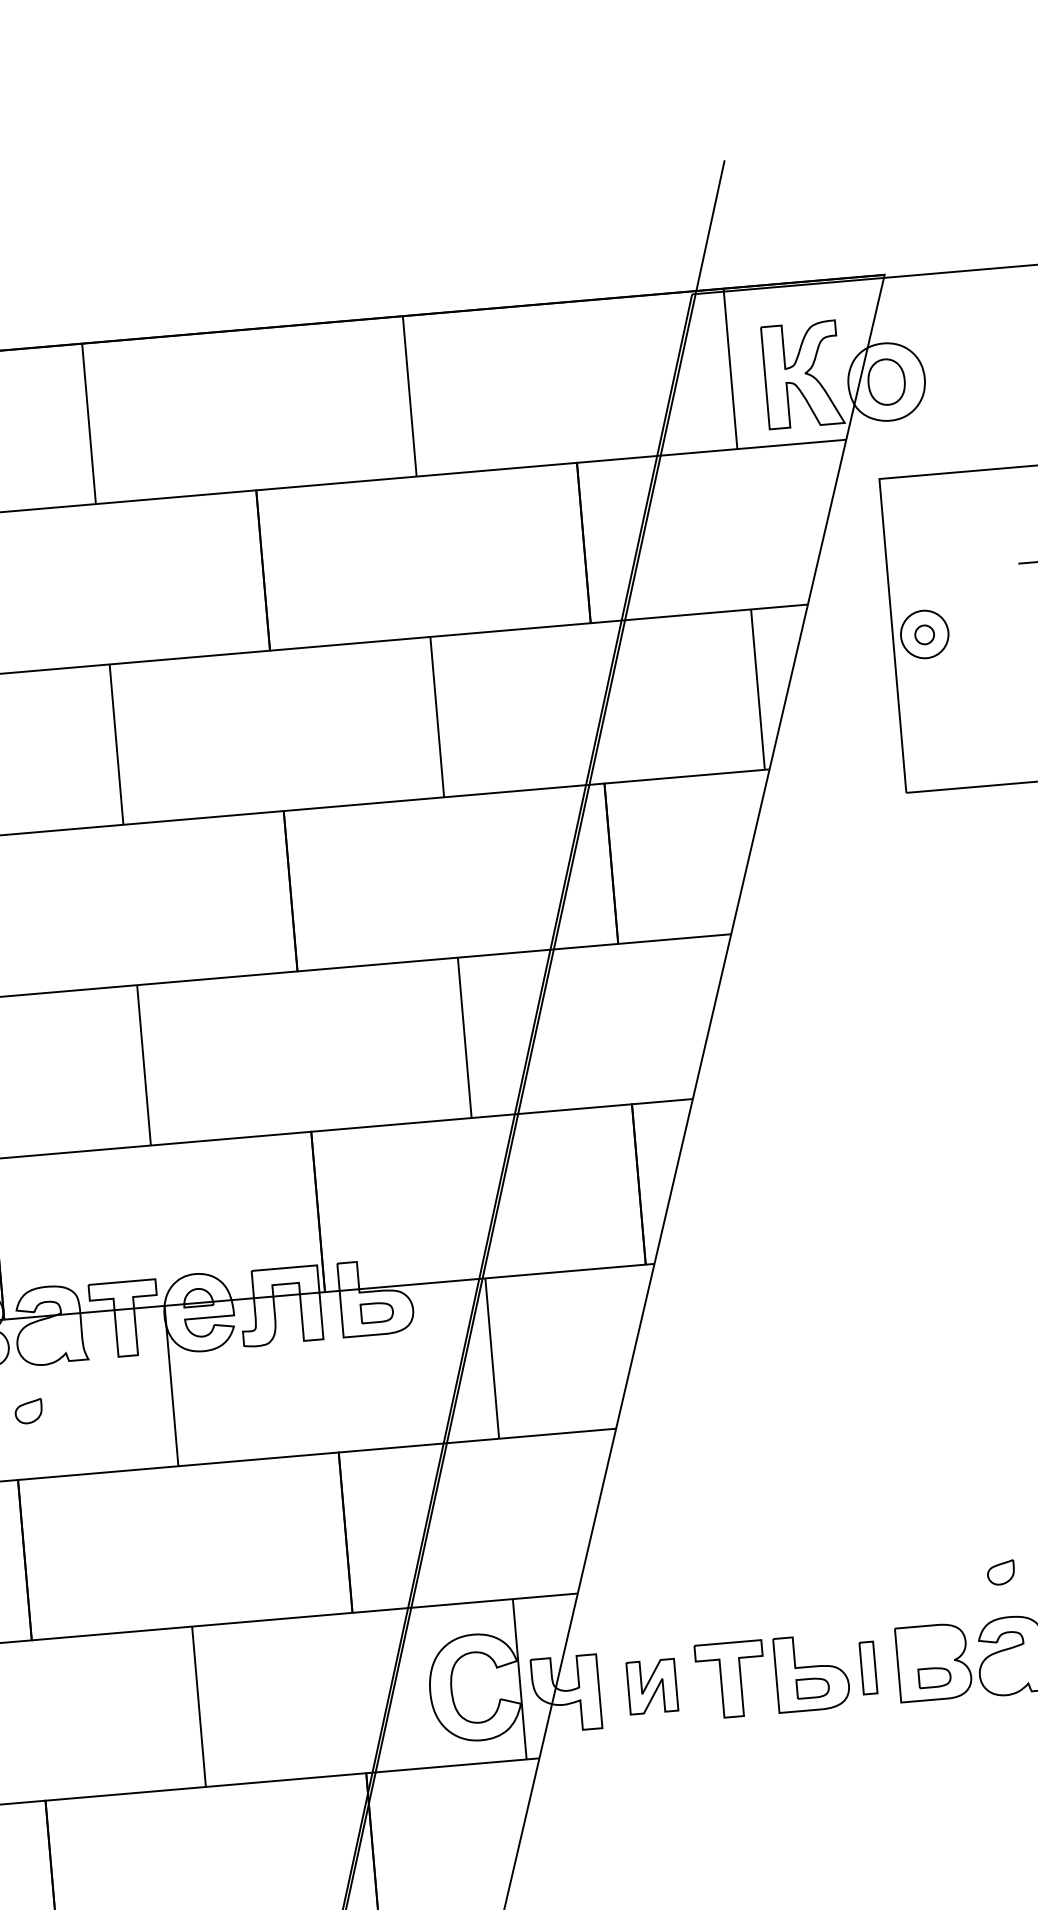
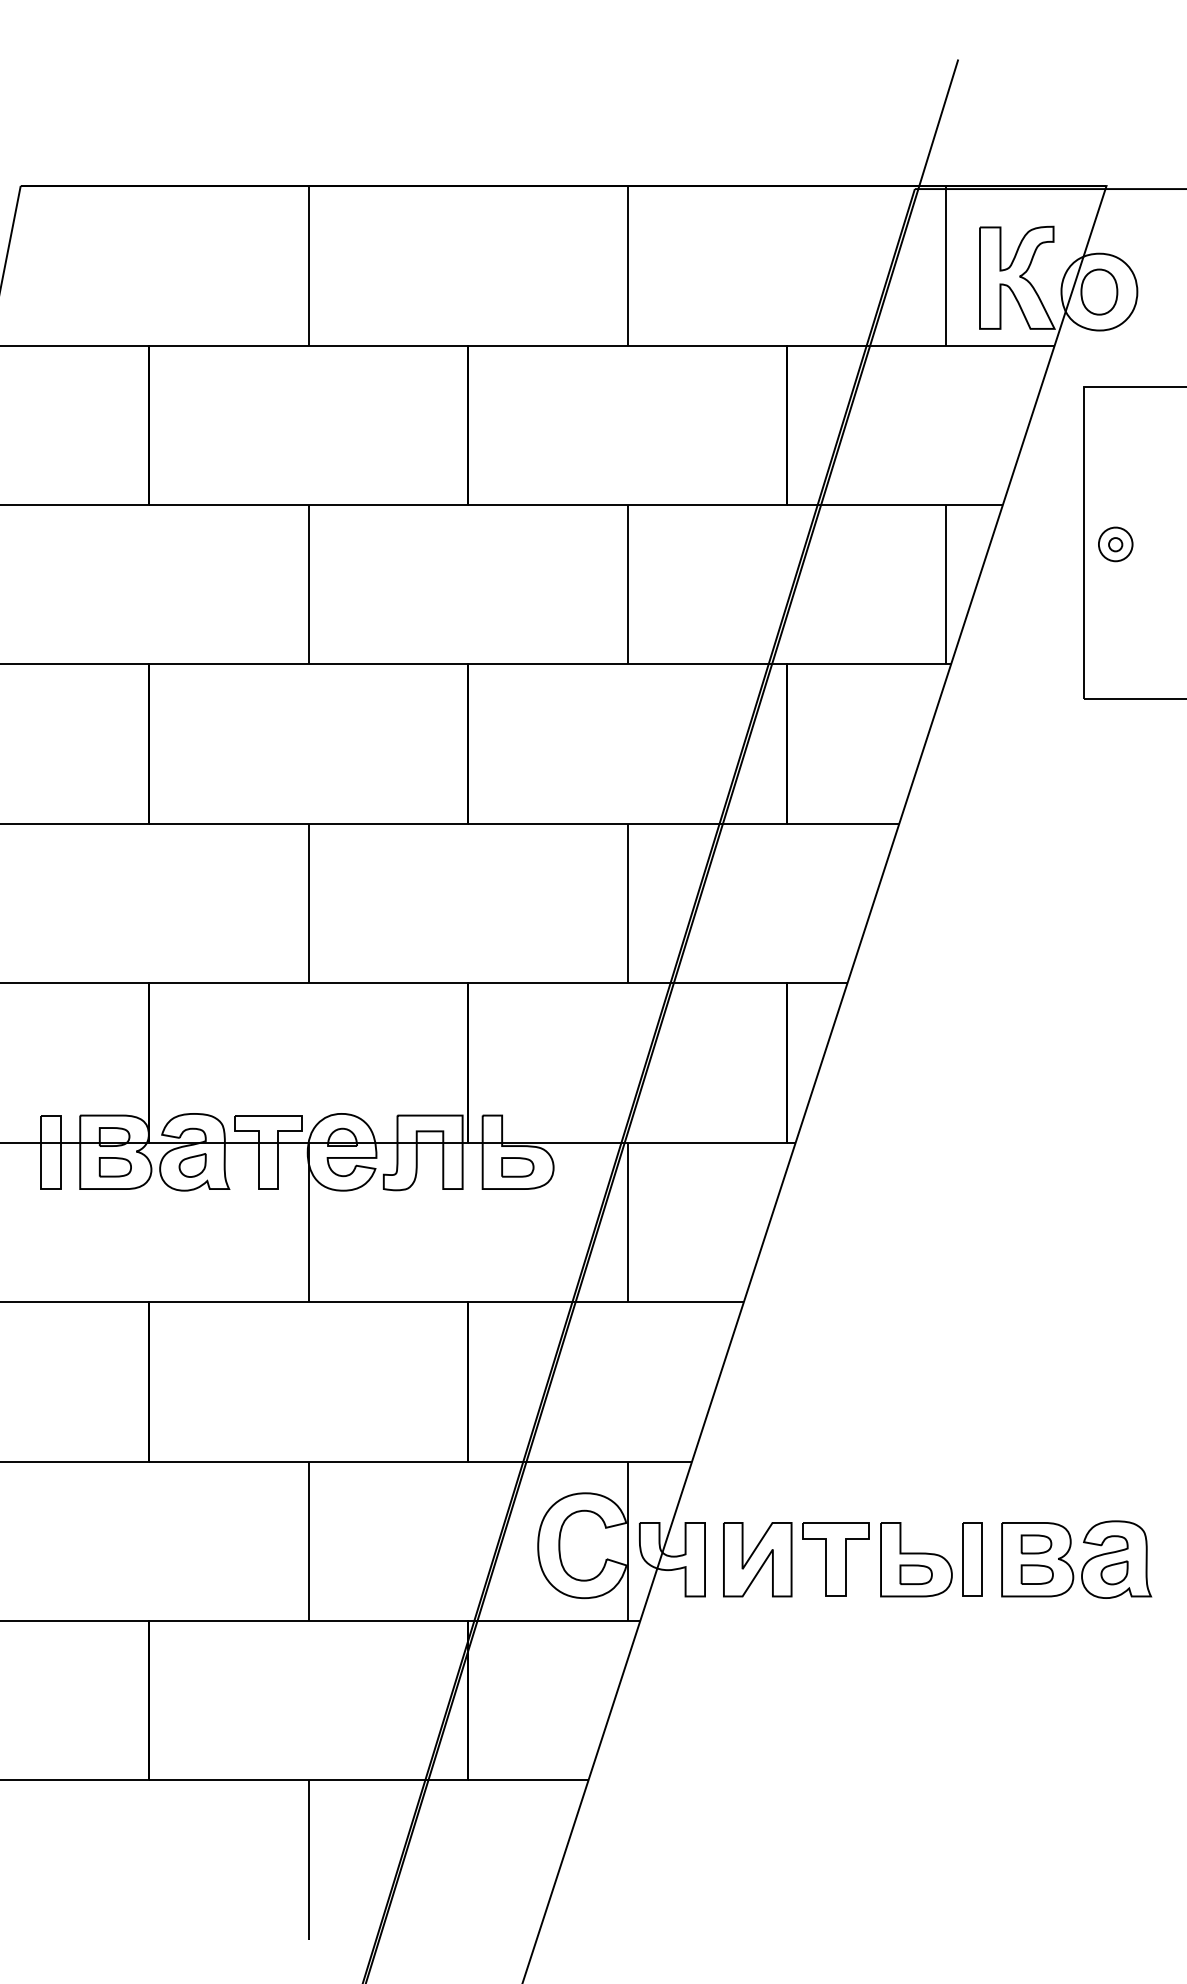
part: (924, 634) -> (1115, 544), size x0.71
part: (28, 1411) -> (192, 1165), moved
part: (1000, 1572) -> (1114, 1572), moved
part: (931, 1647) -> (1036, 1544), added
part: (868, 1667) -> (972, 1559), size x1.43
part: (652, 1686) -> (757, 1559), size x1.43

